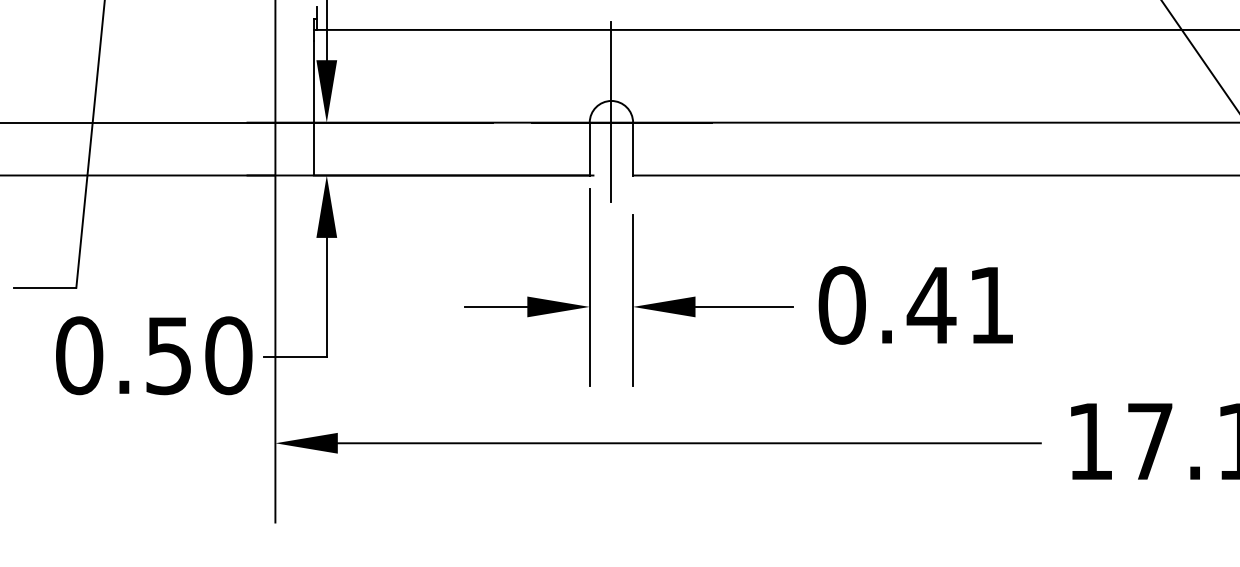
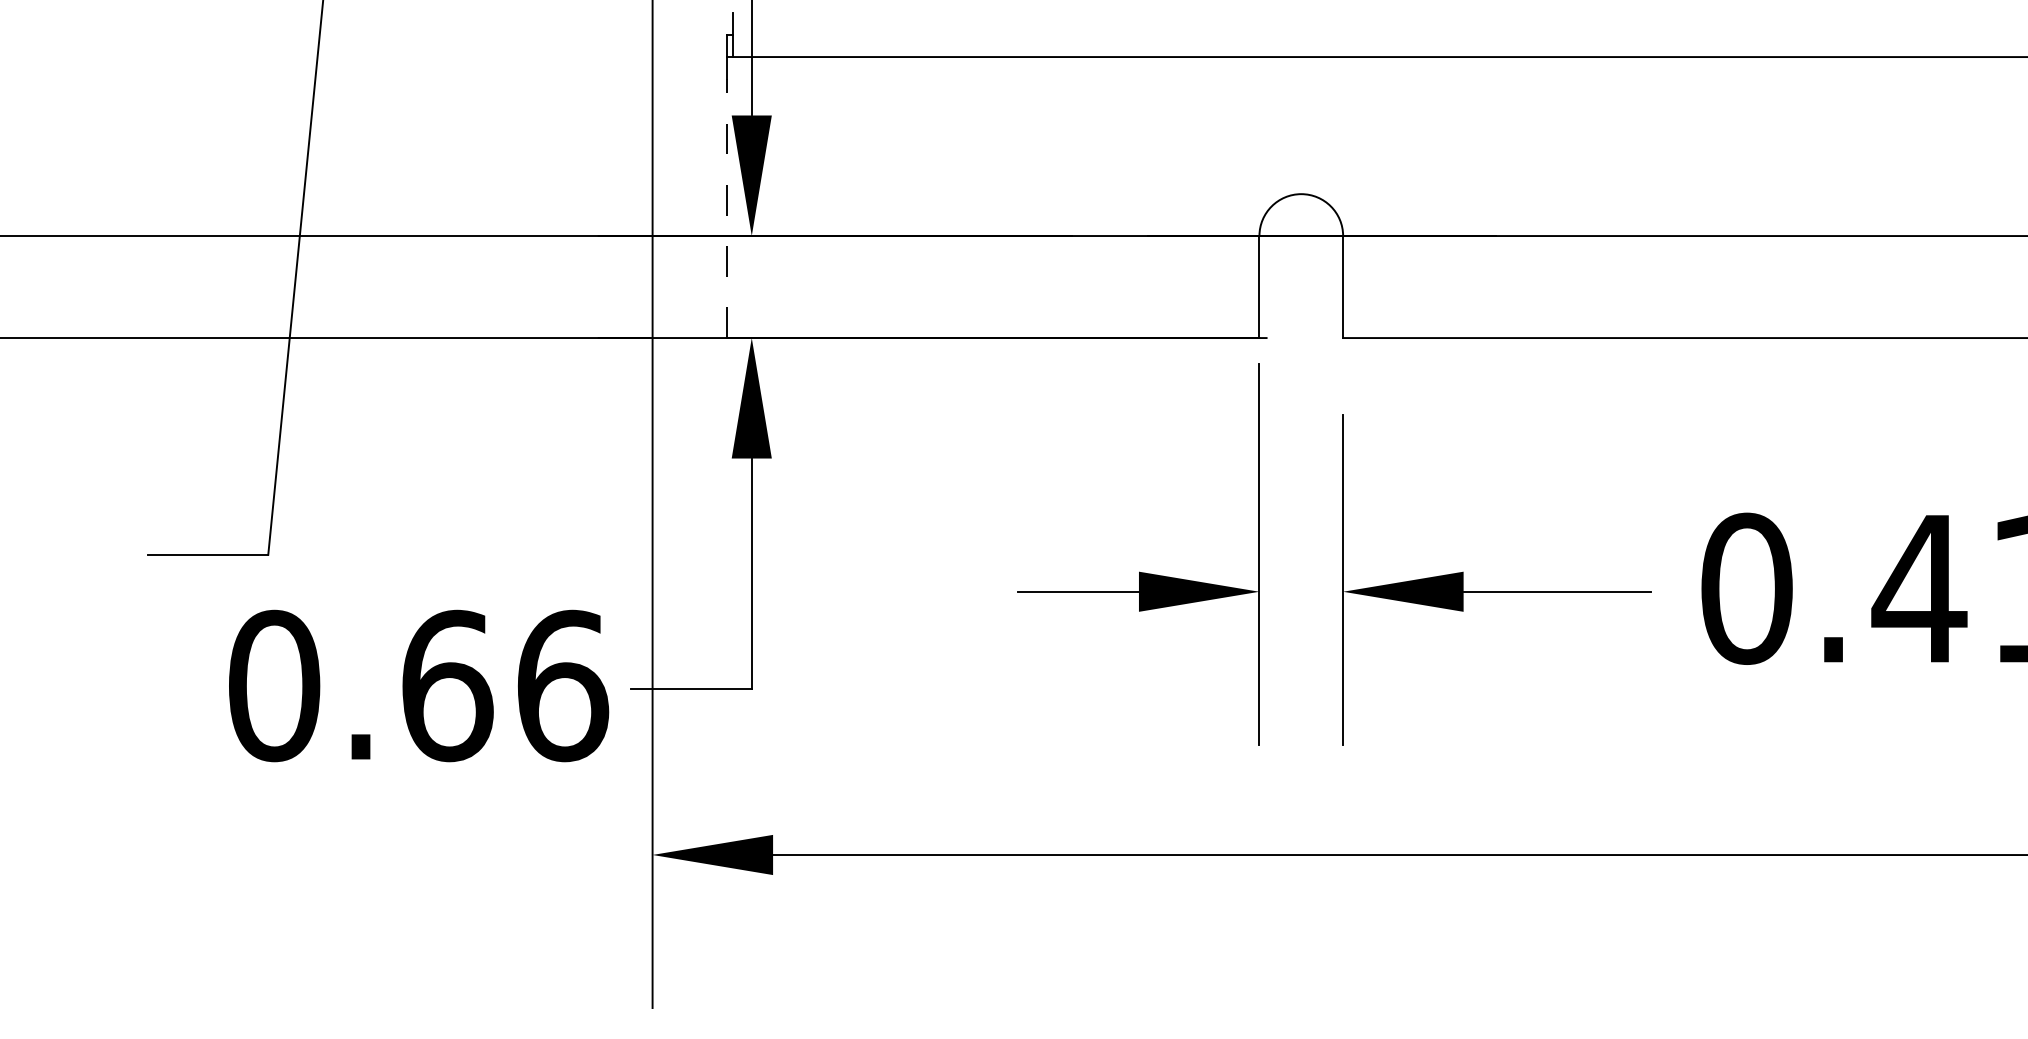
line: (313, 107) -> (726, 206), solid -> dashed
line: (611, 111) -> (1301, 214), removed
text: (199, 355) -> (506, 685), 0.50 -> 0.66

